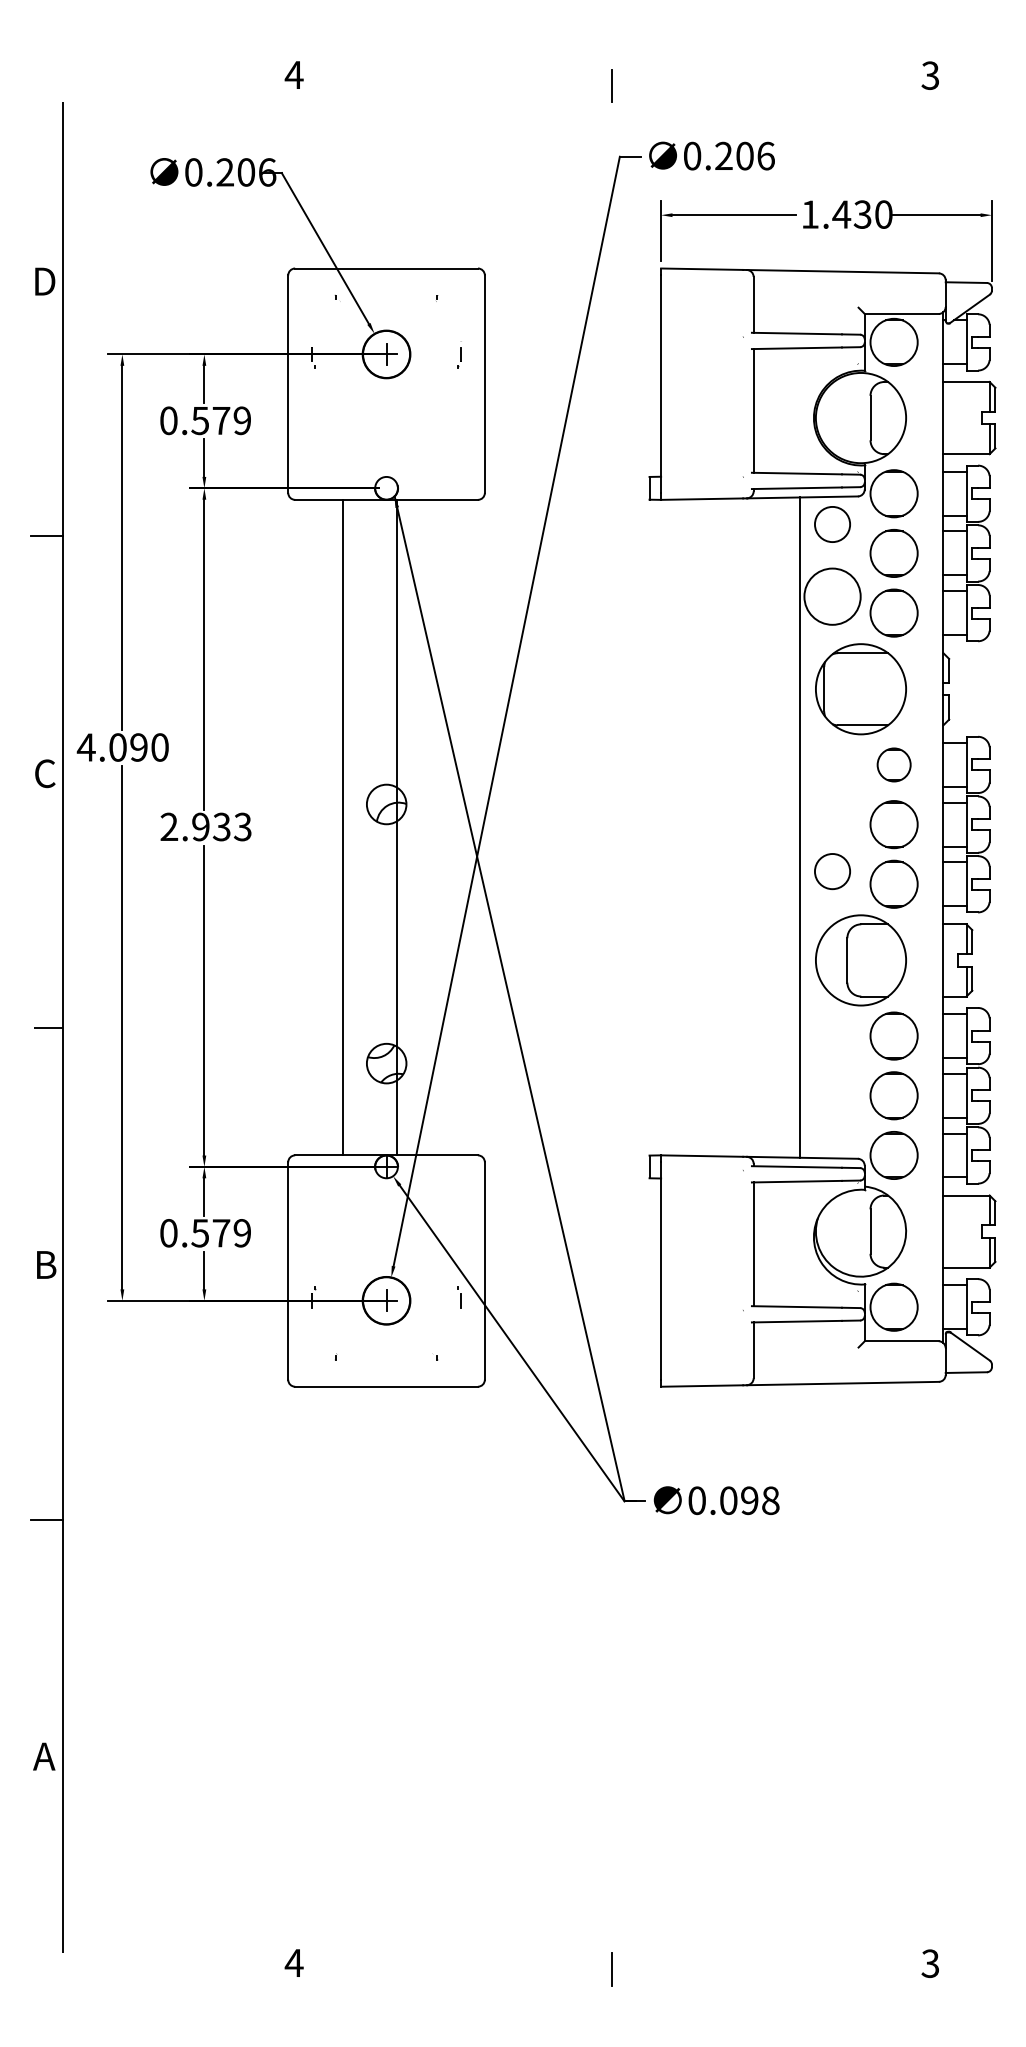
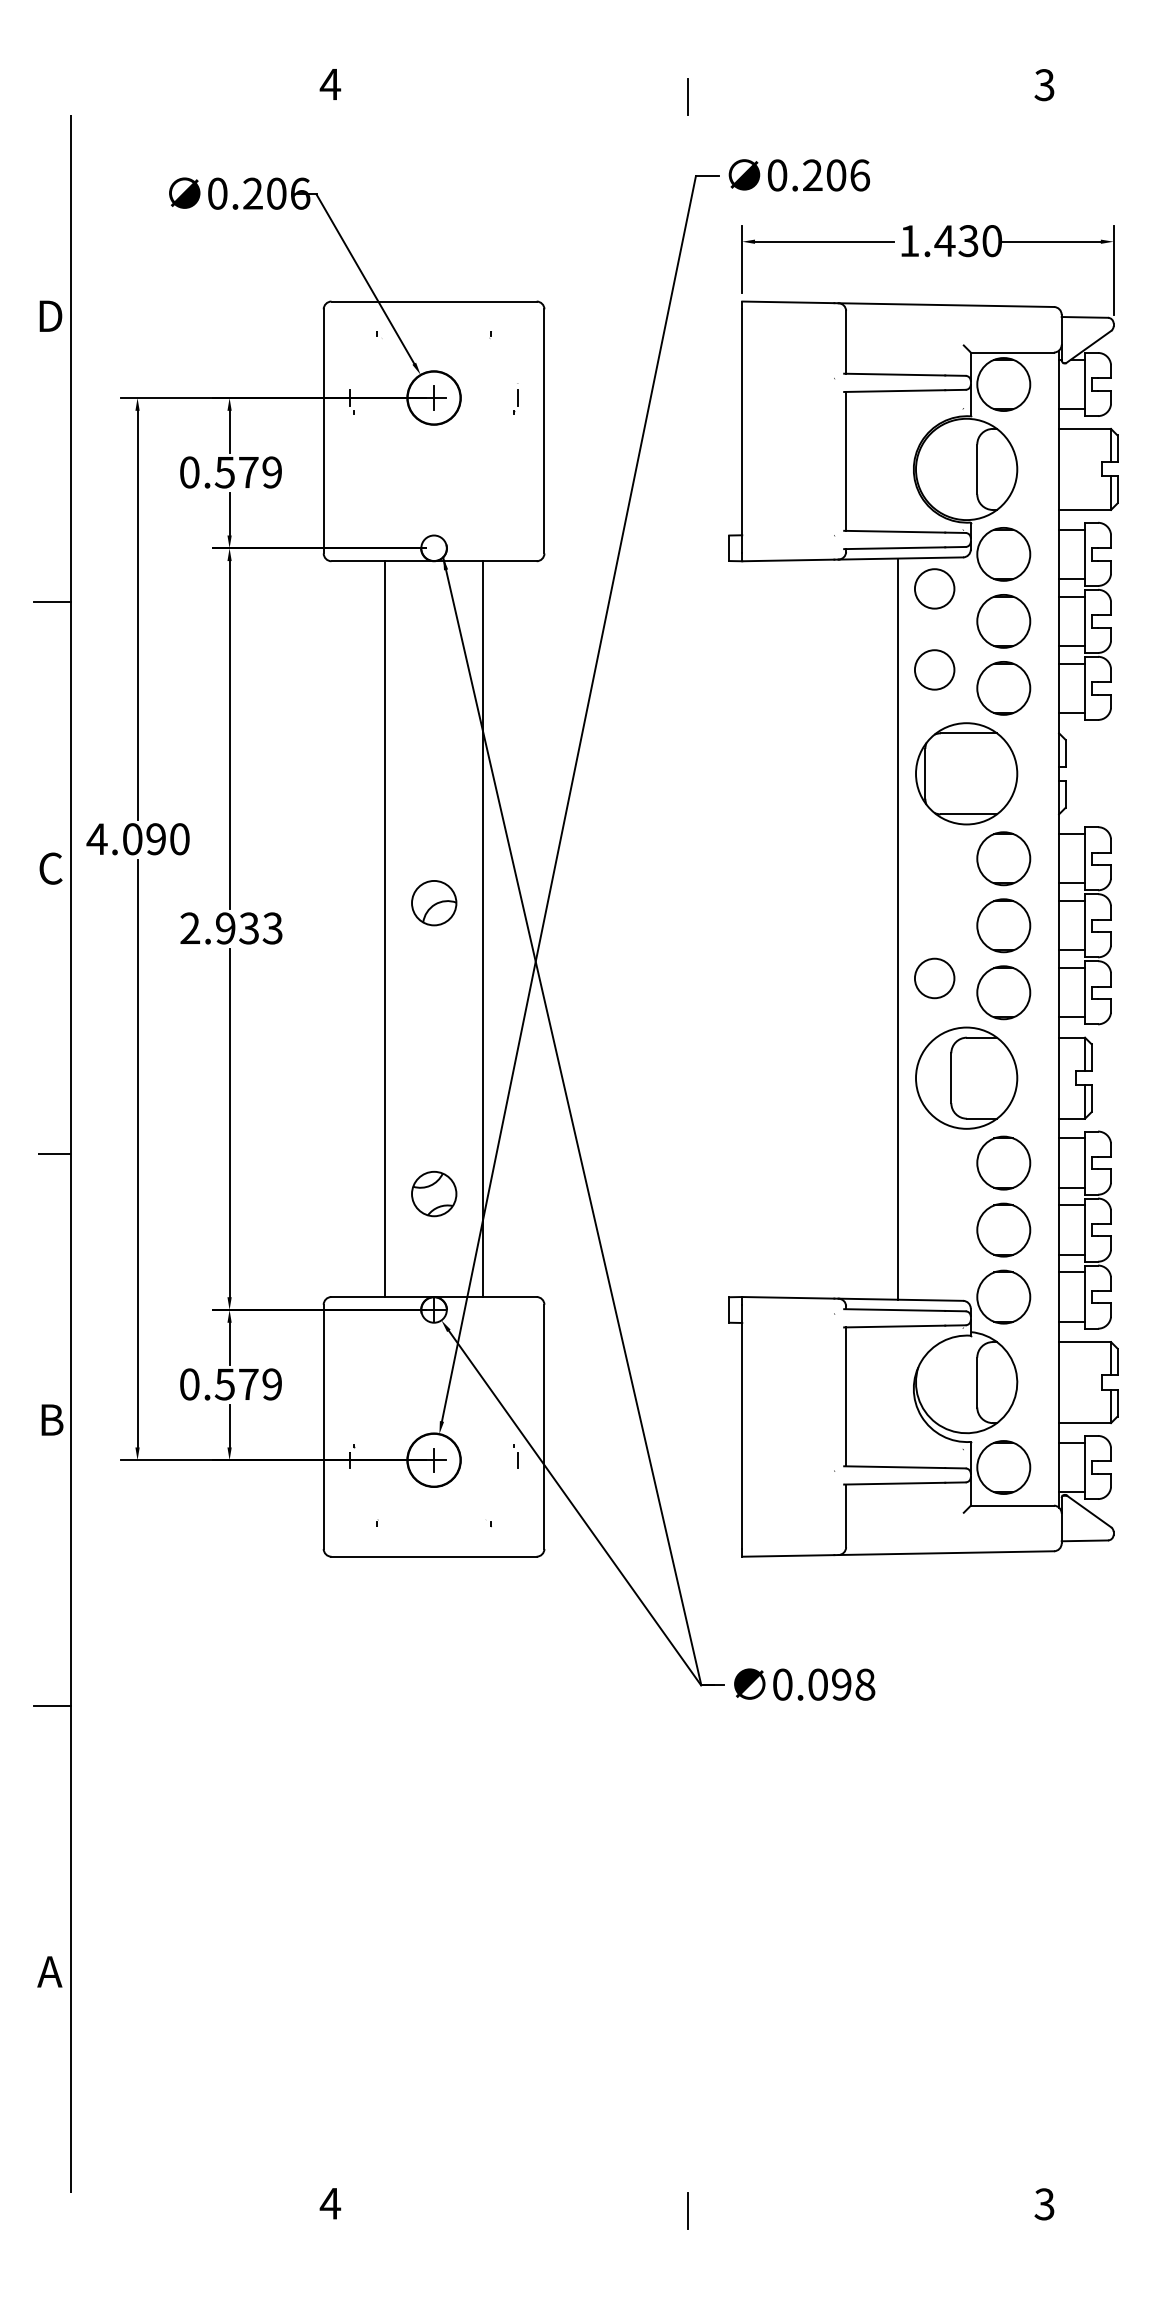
circle: (832, 596) -> (934, 669), size x0.62
part: (893, 764) -> (1003, 858), size x1.43
line: (396, 827) -> (482, 929), moved

